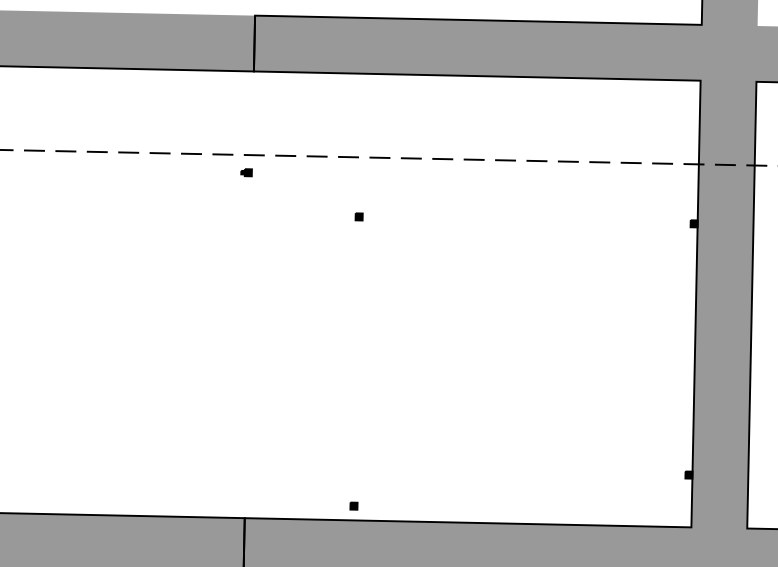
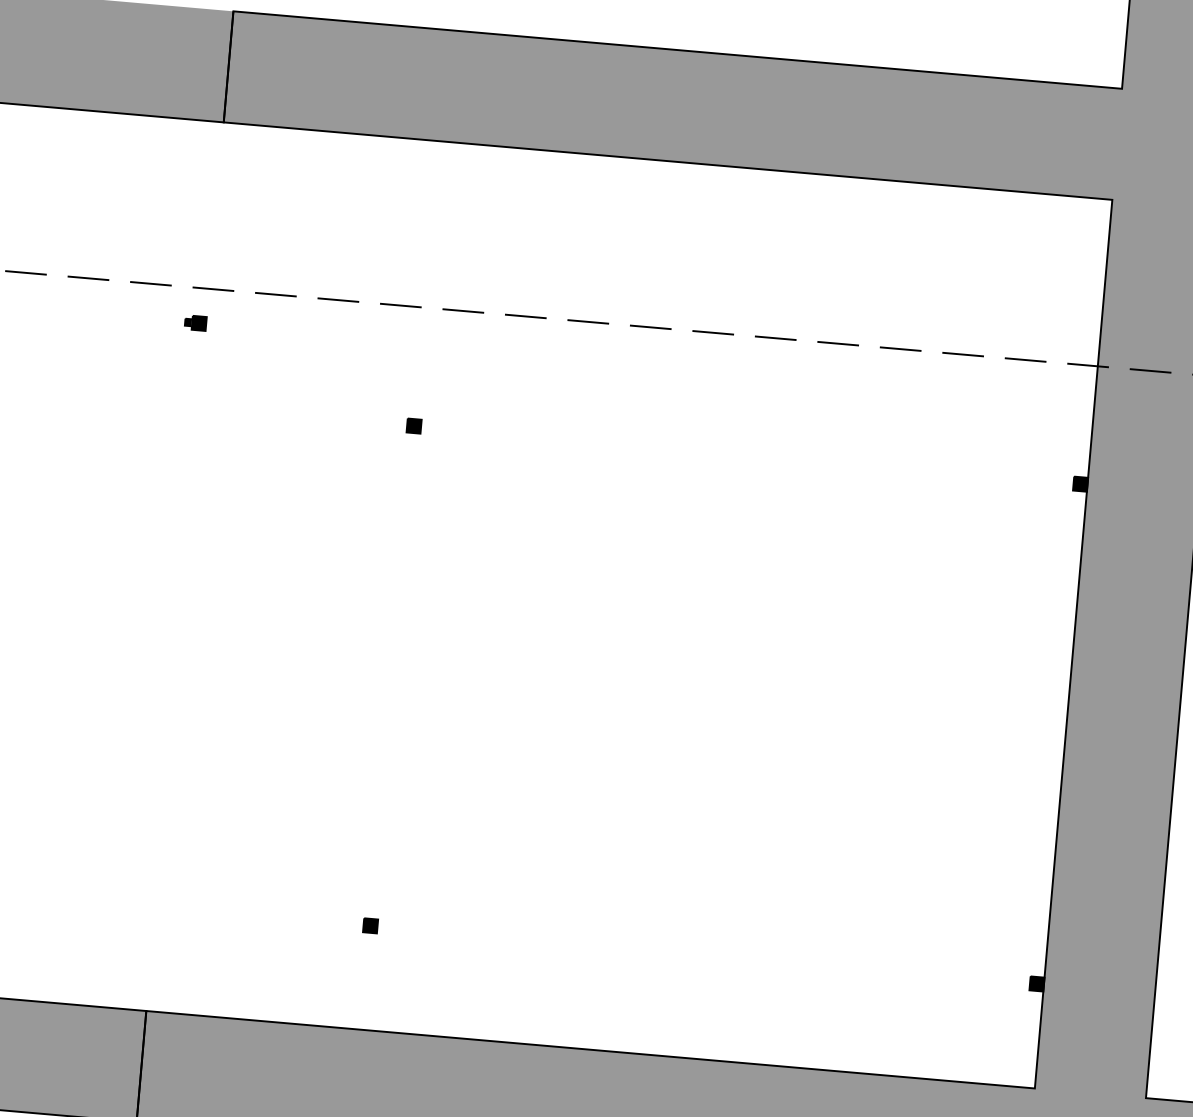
part: (353, 505) -> (369, 924), moved

